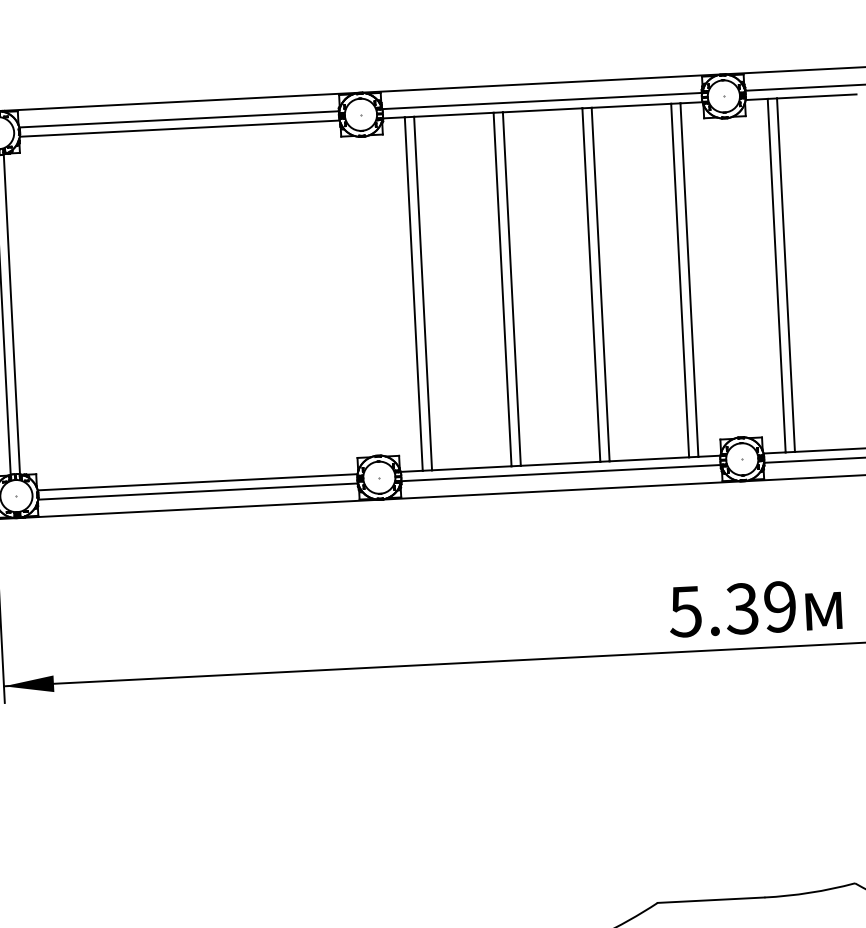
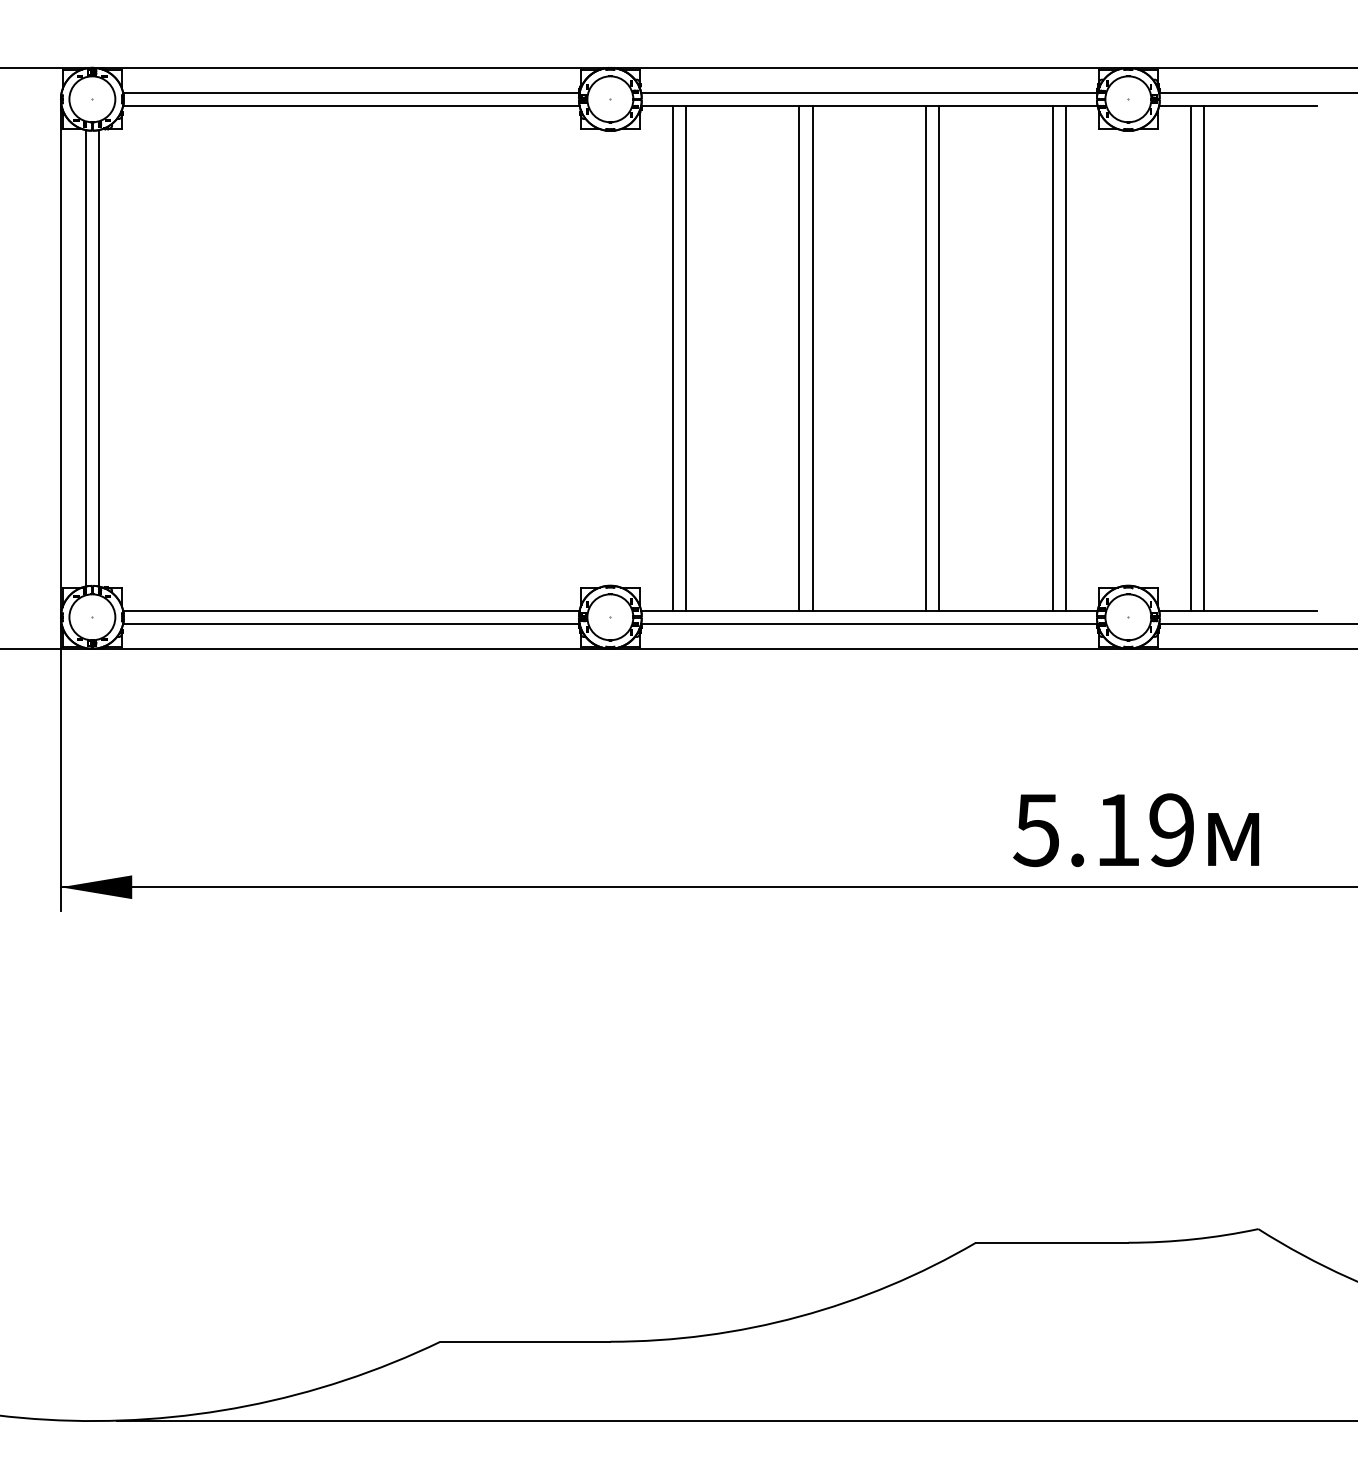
text: (741, 609) -> (1116, 830), 5.39 -> 5.19

